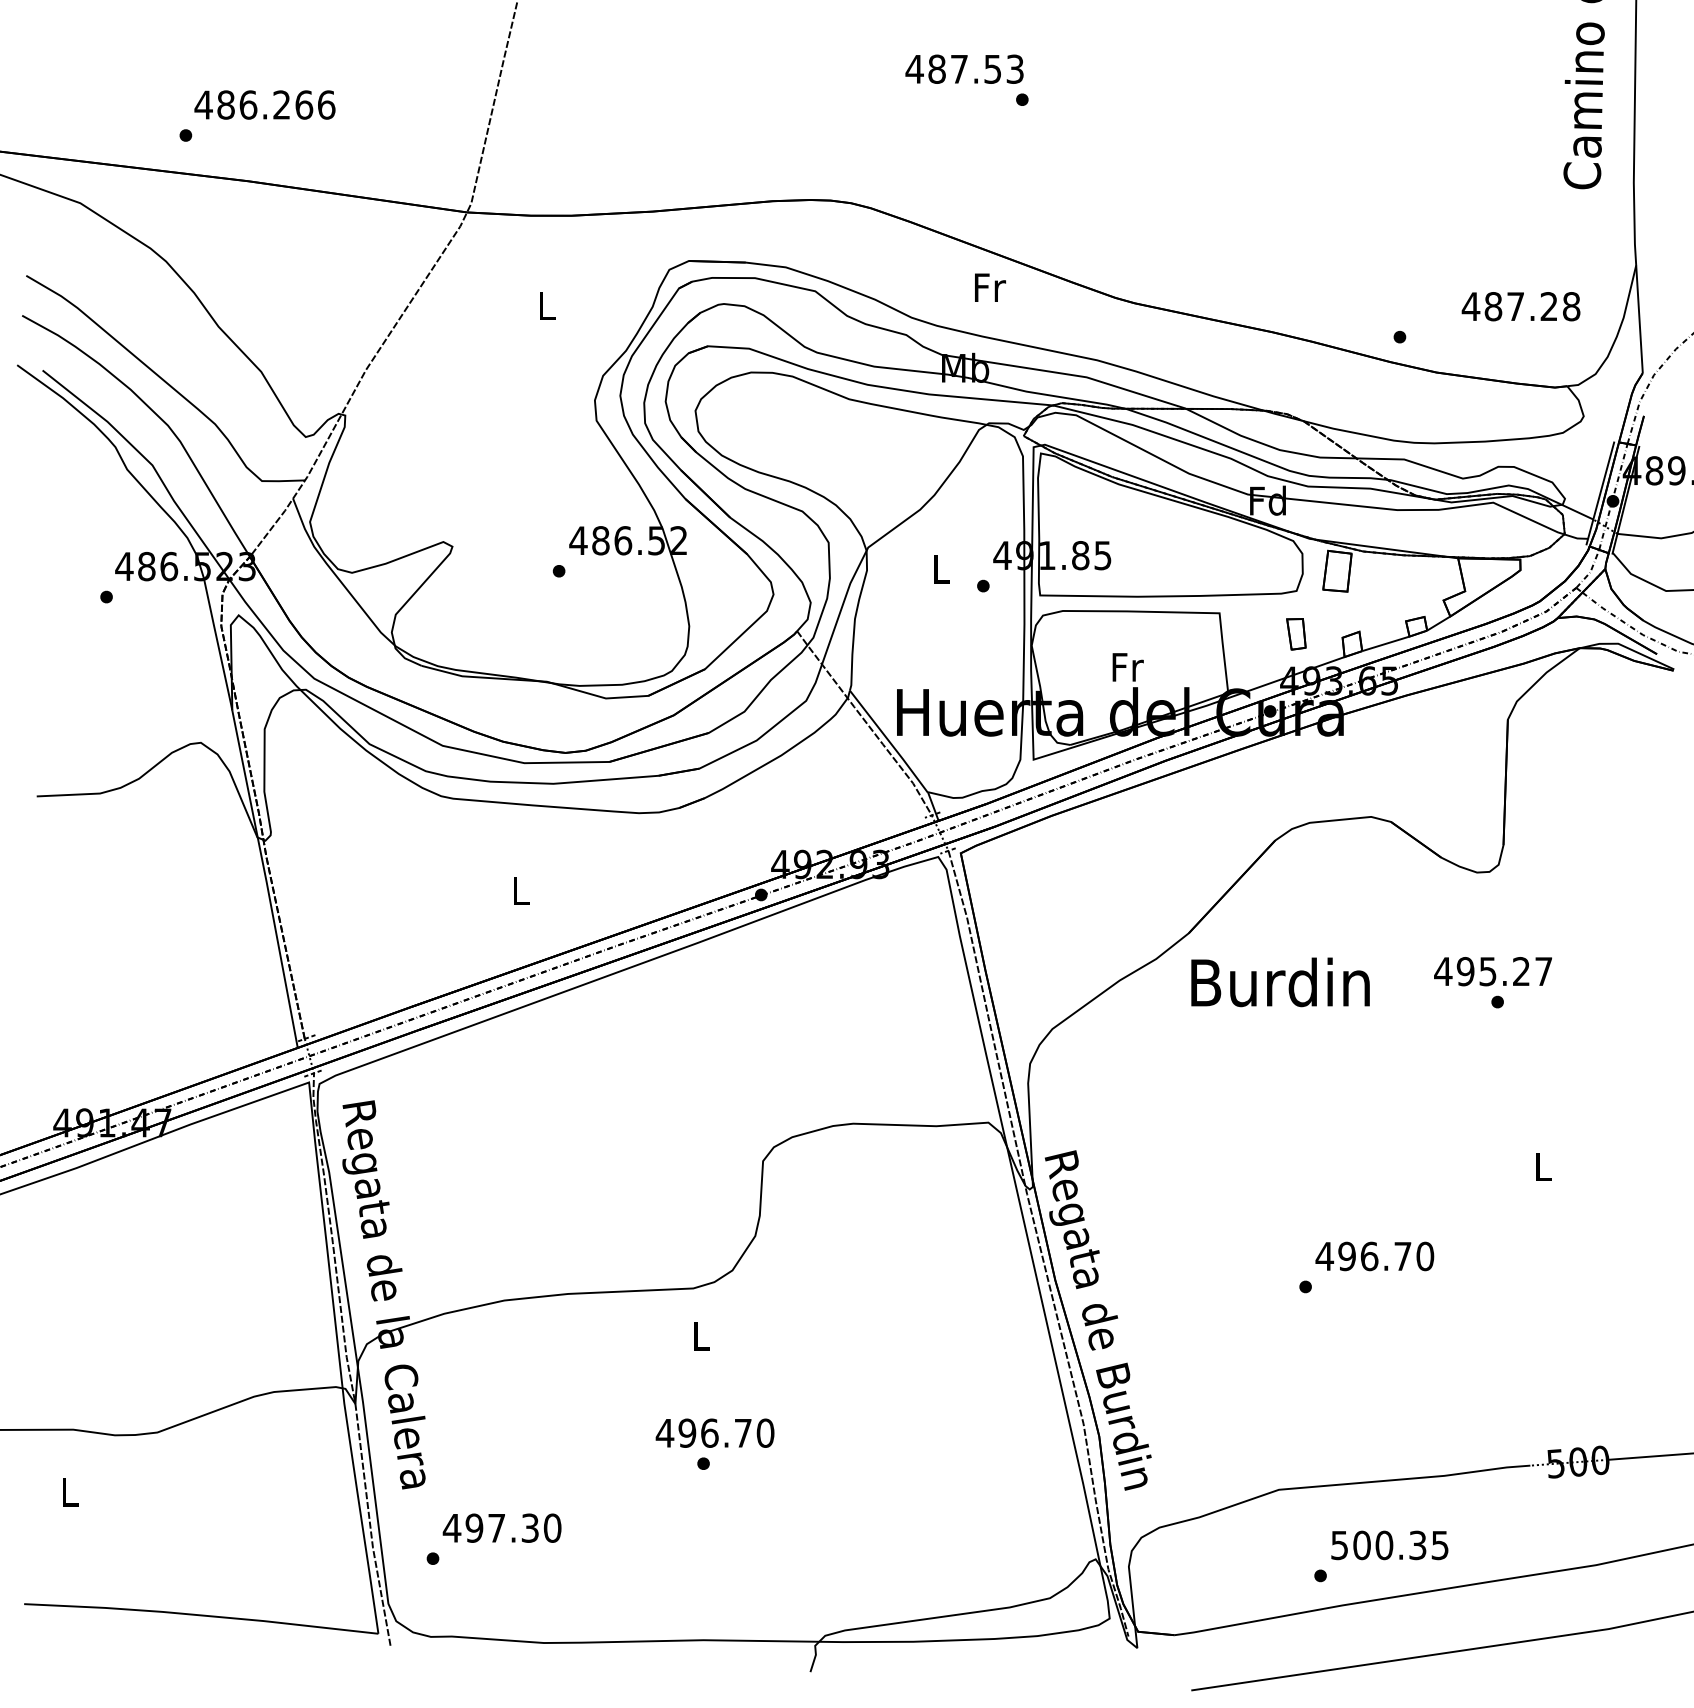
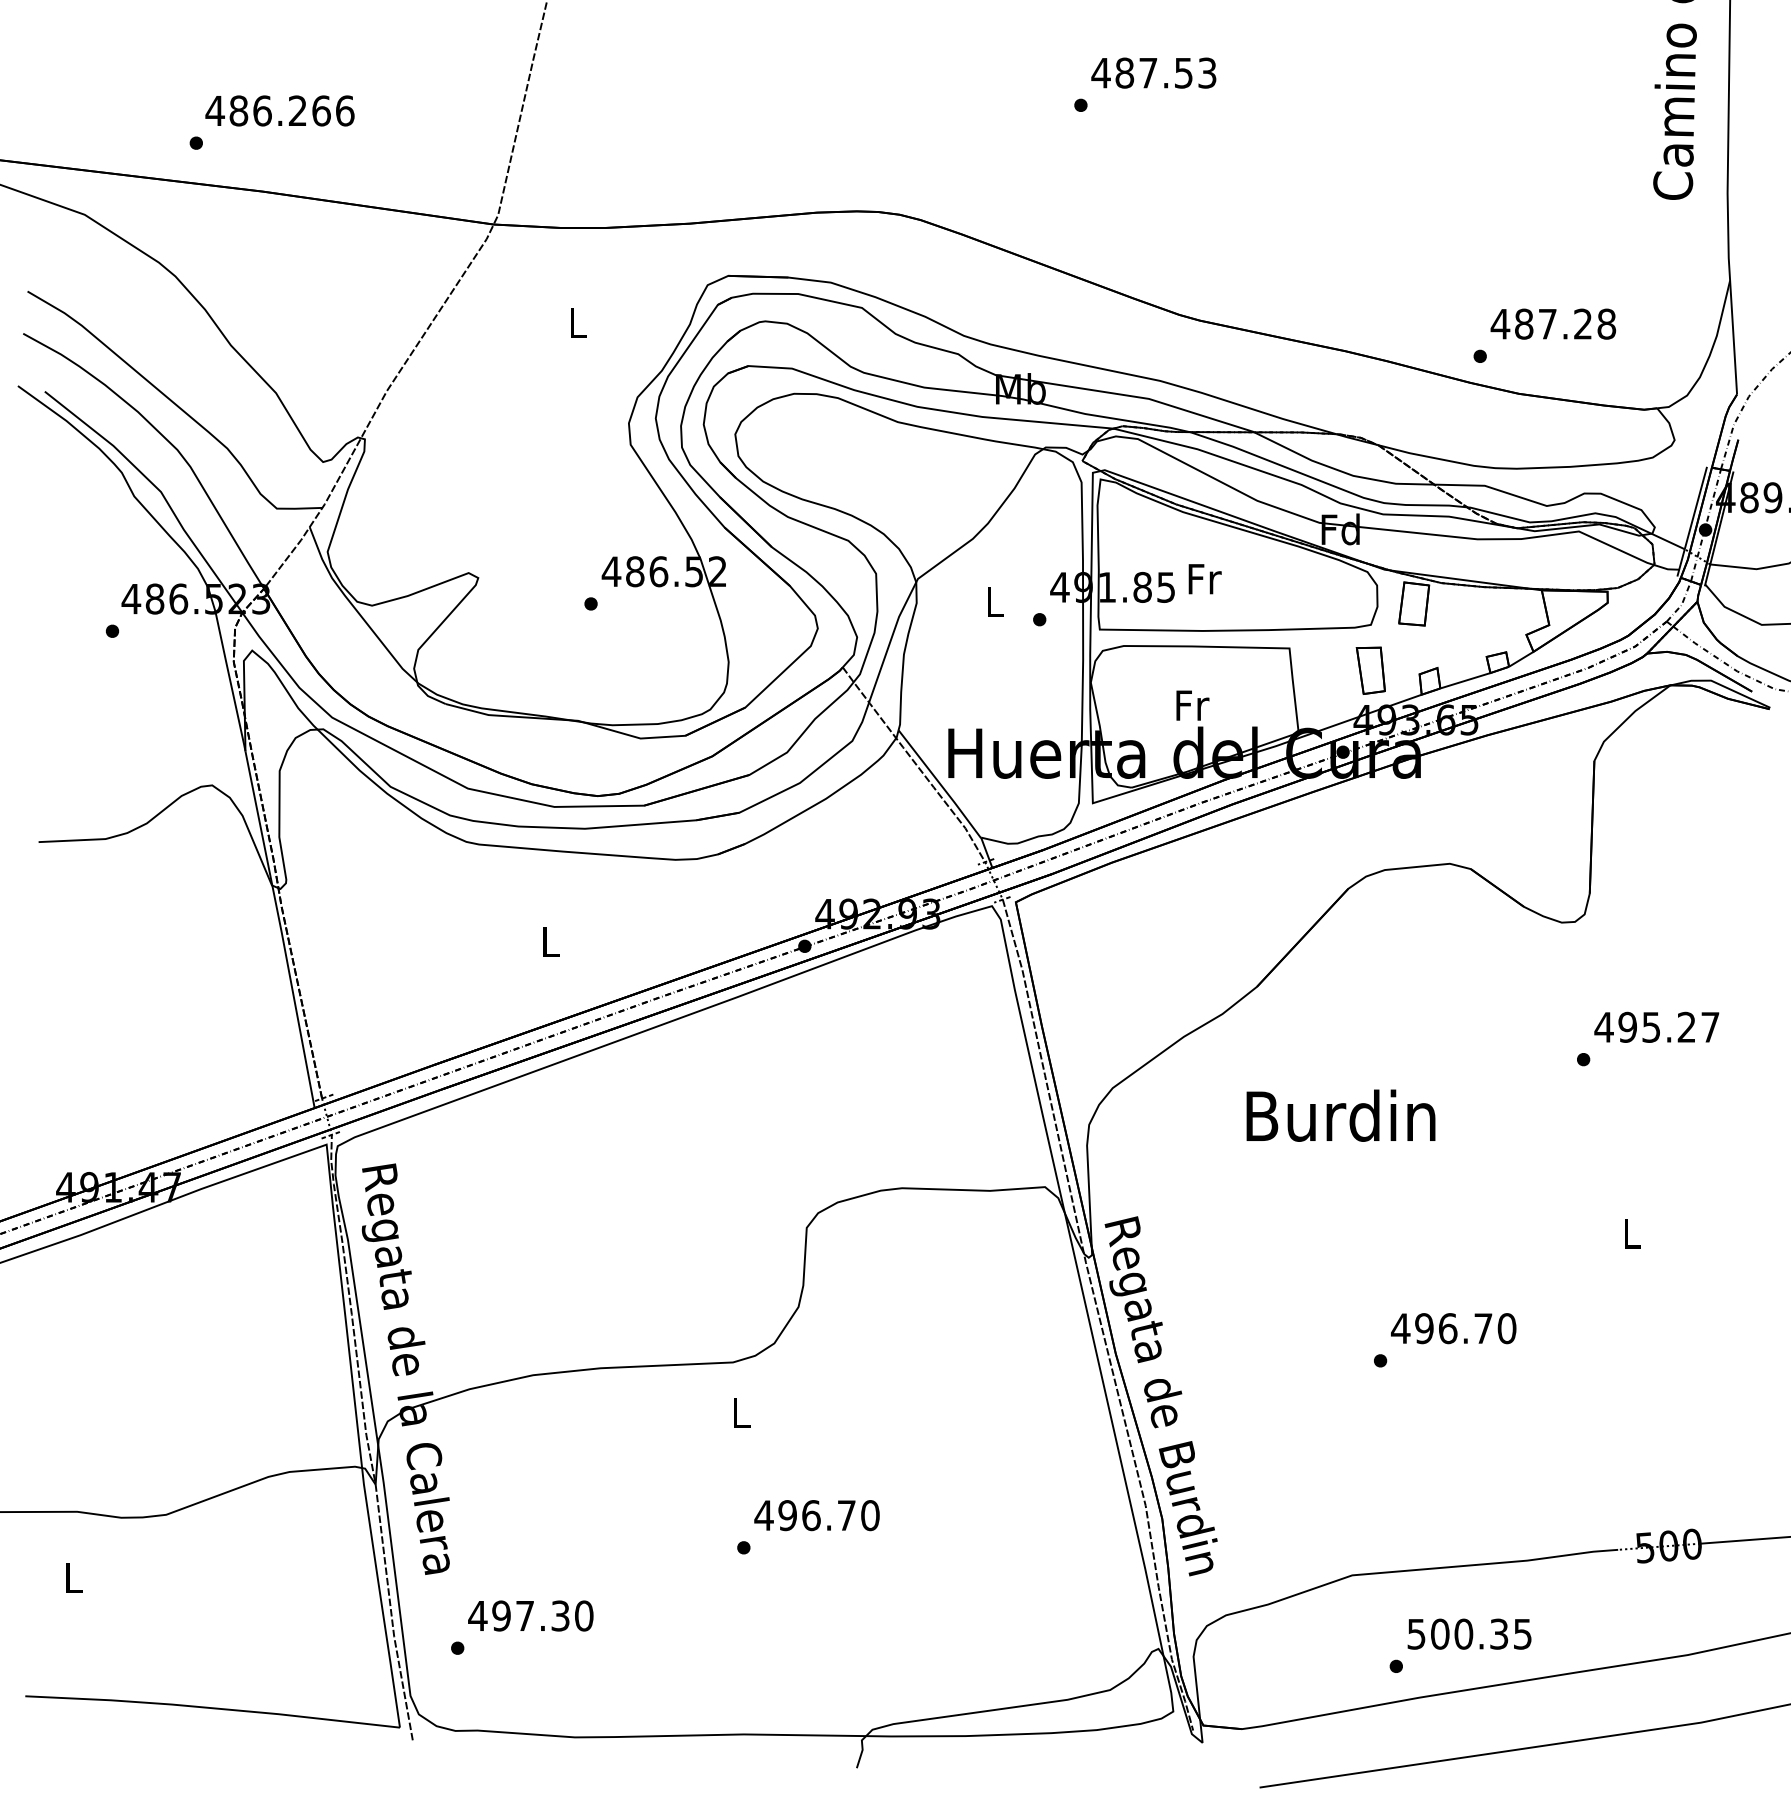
text: (964, 68) -> (1153, 72), moved
text: (989, 288) -> (1204, 579), moved
text: (1521, 306) -> (1553, 323), moved
part: (1296, 634) -> (1370, 670), size x1.43
text: (1492, 970) -> (1656, 1026), moved
text: (1280, 982) -> (1340, 1115), moved
text: (714, 1433) -> (816, 1515), moved

